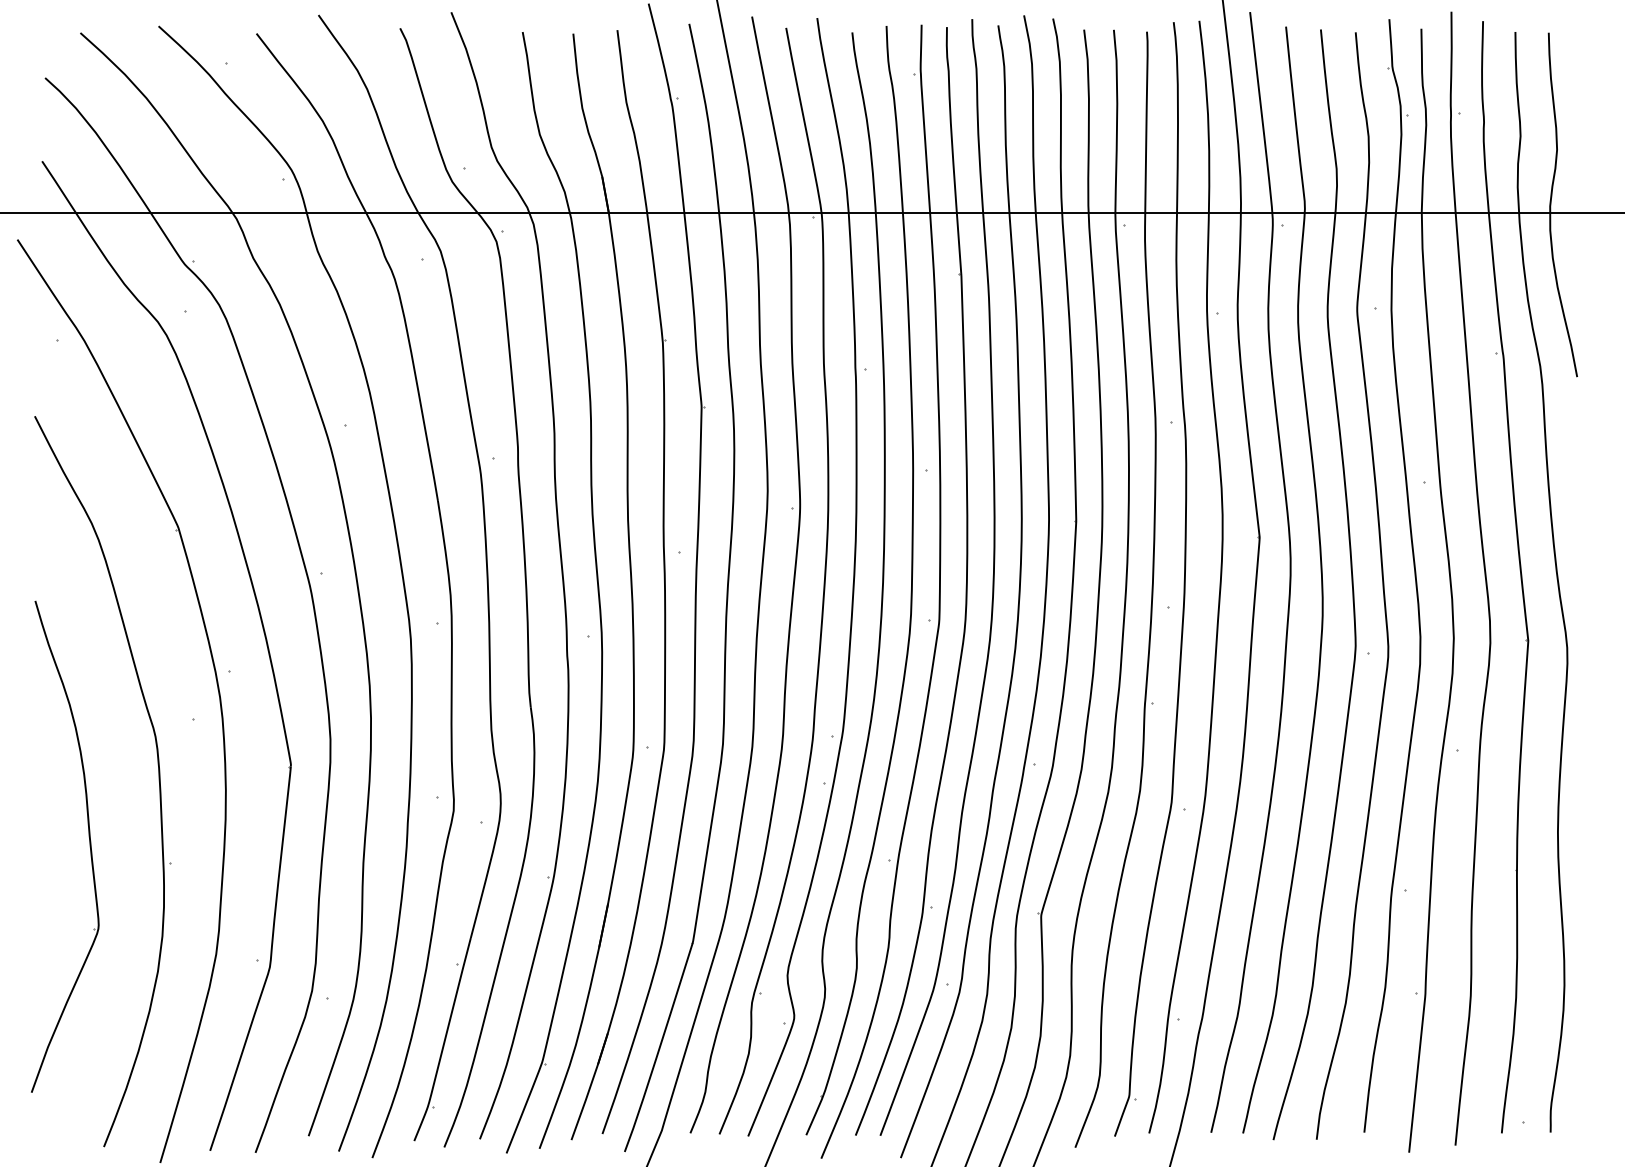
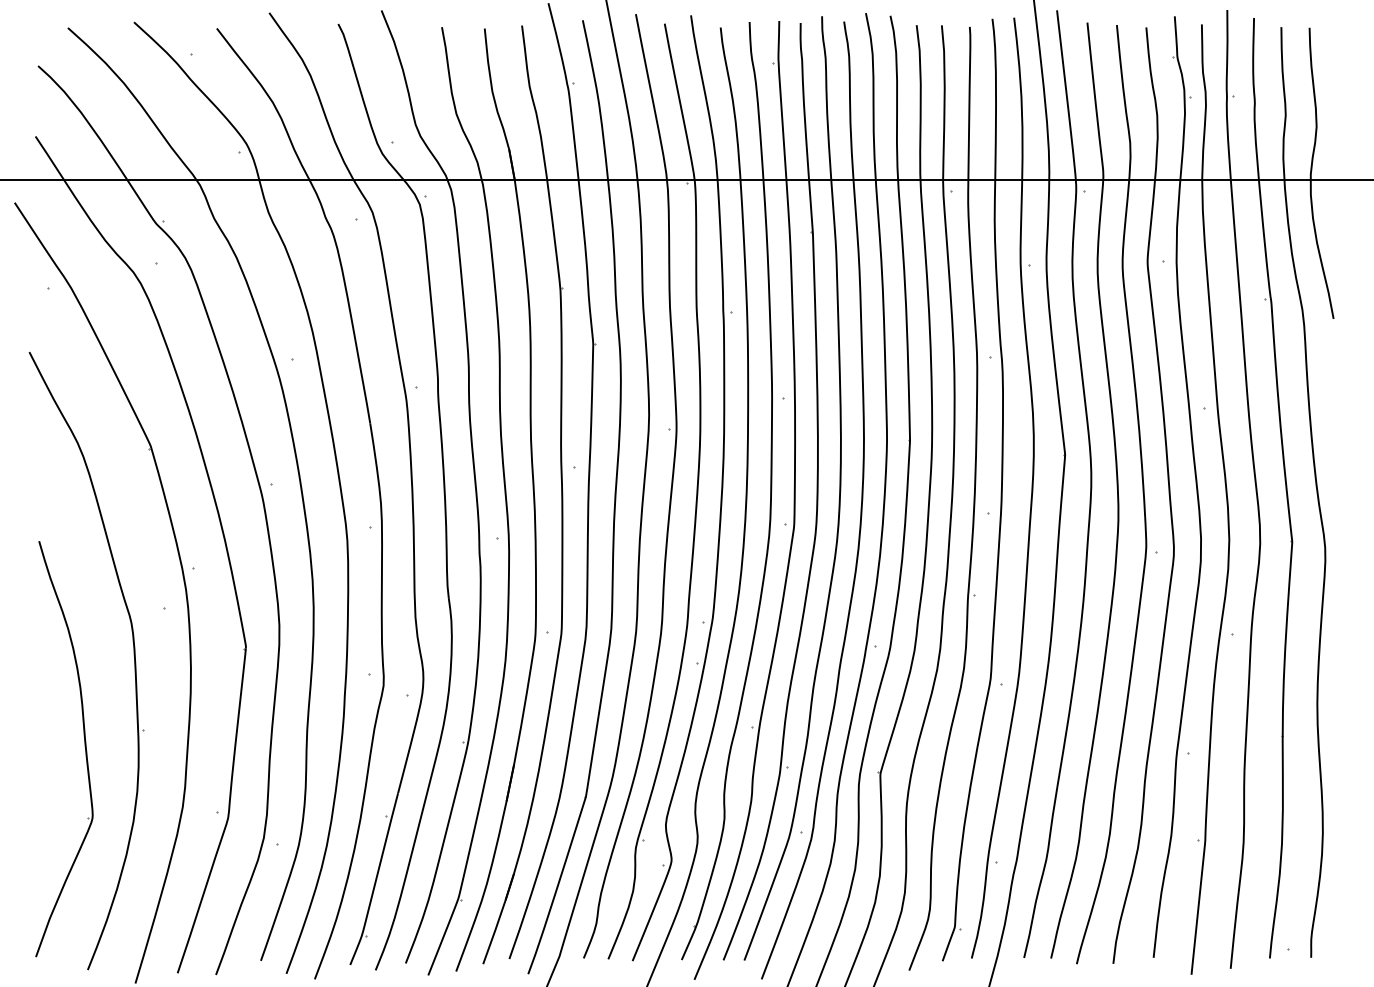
part: (89, 846) -> (84, 748), moved

